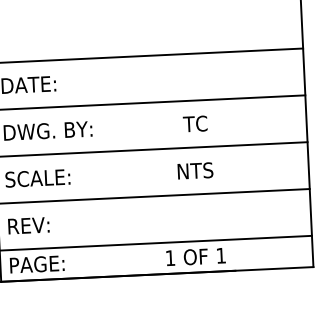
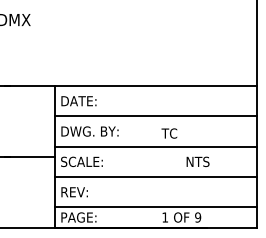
text: (195, 123) -> (169, 133), moved
text: (194, 170) -> (197, 161), moved
text: (221, 255) -> (198, 217), 1 -> 9

